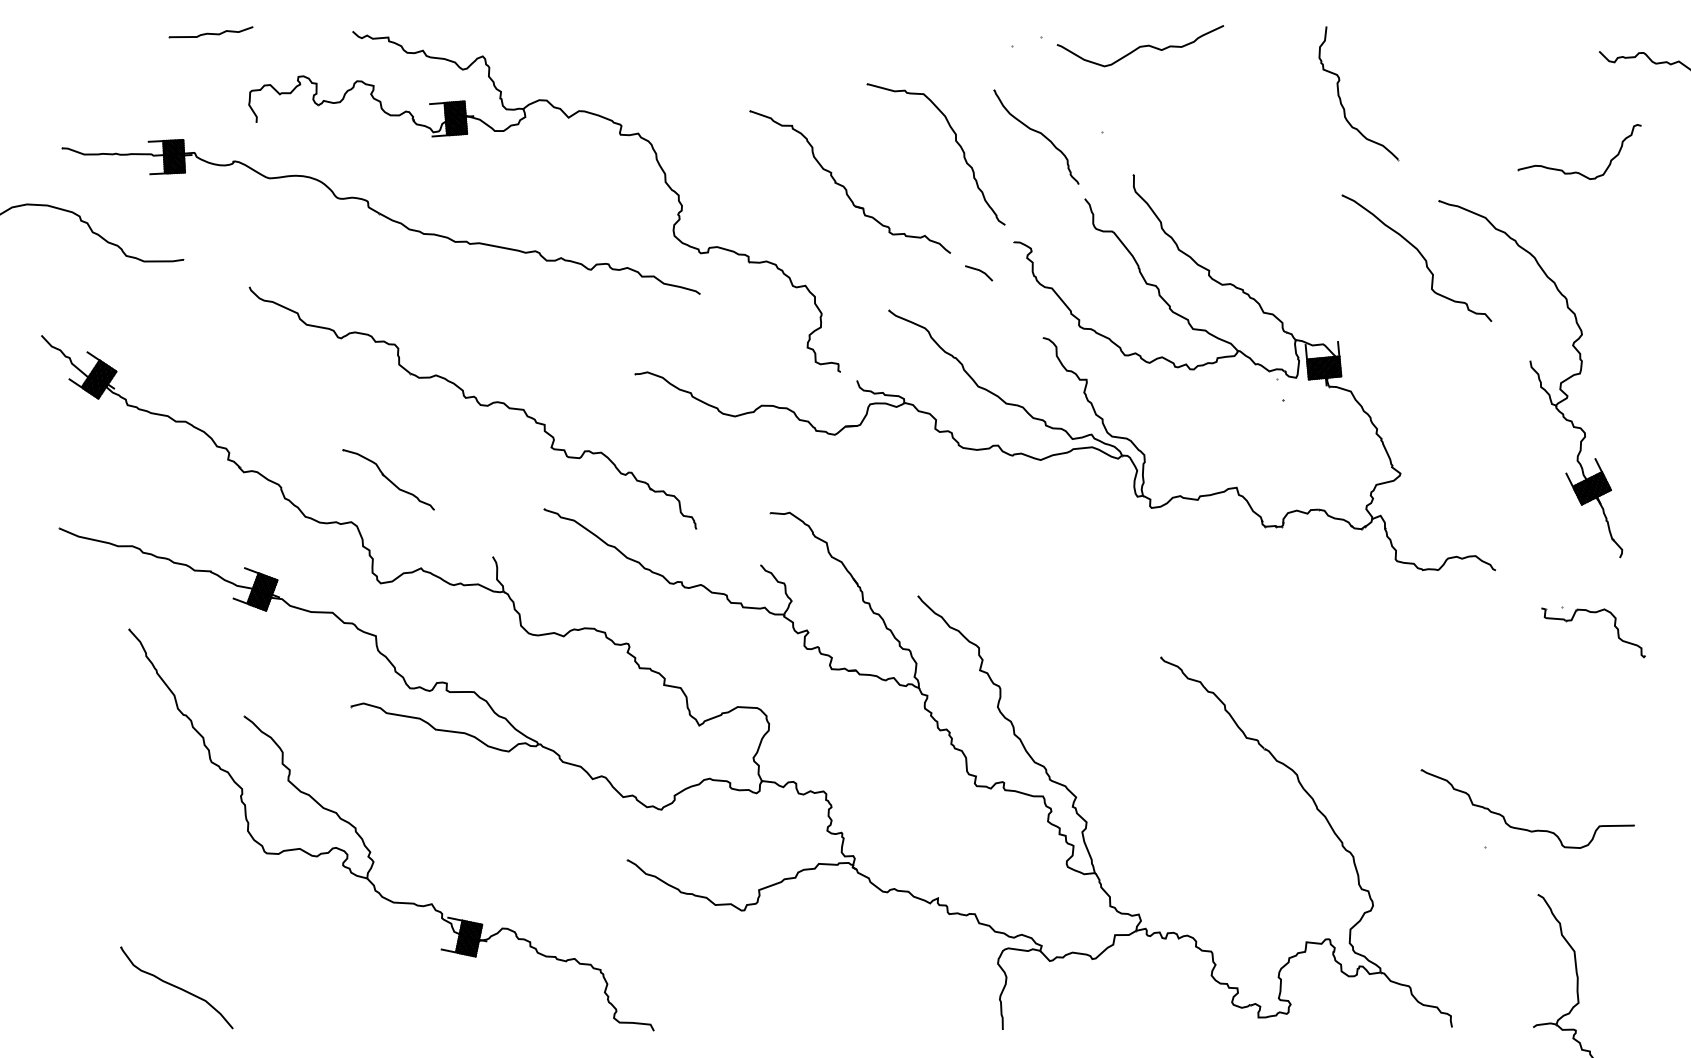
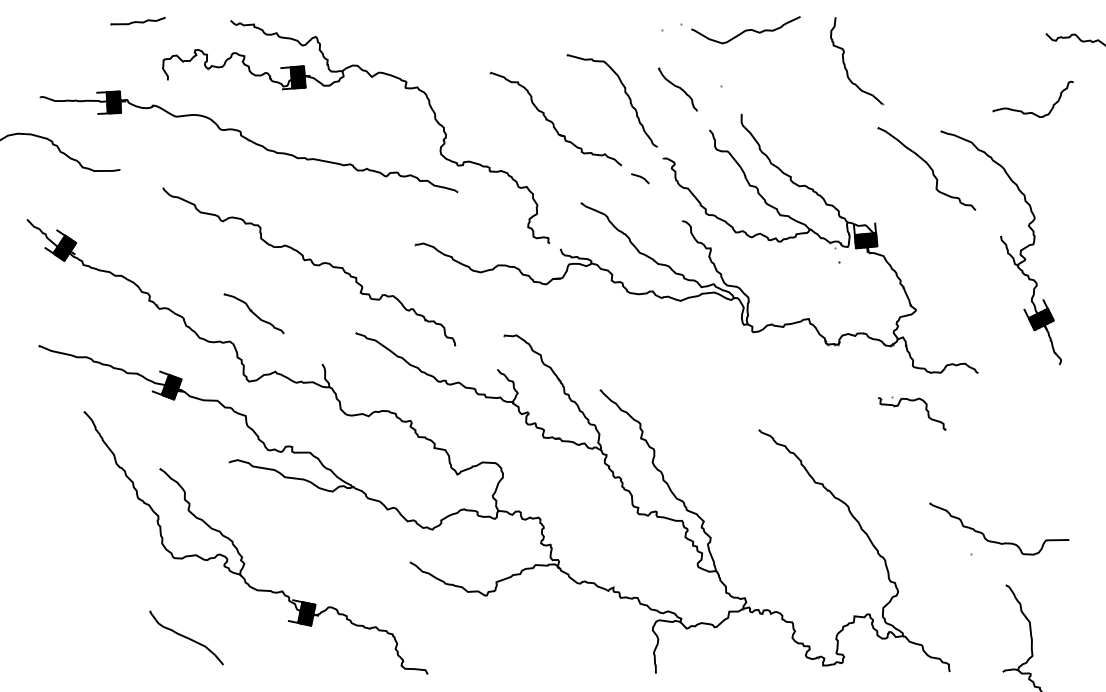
part: (1341, 98) -> (845, 64), moved
part: (1035, 136) -> (677, 89), size x0.7
part: (1593, 613) -> (912, 401), moved
part: (176, 986) -> (186, 637), moved

